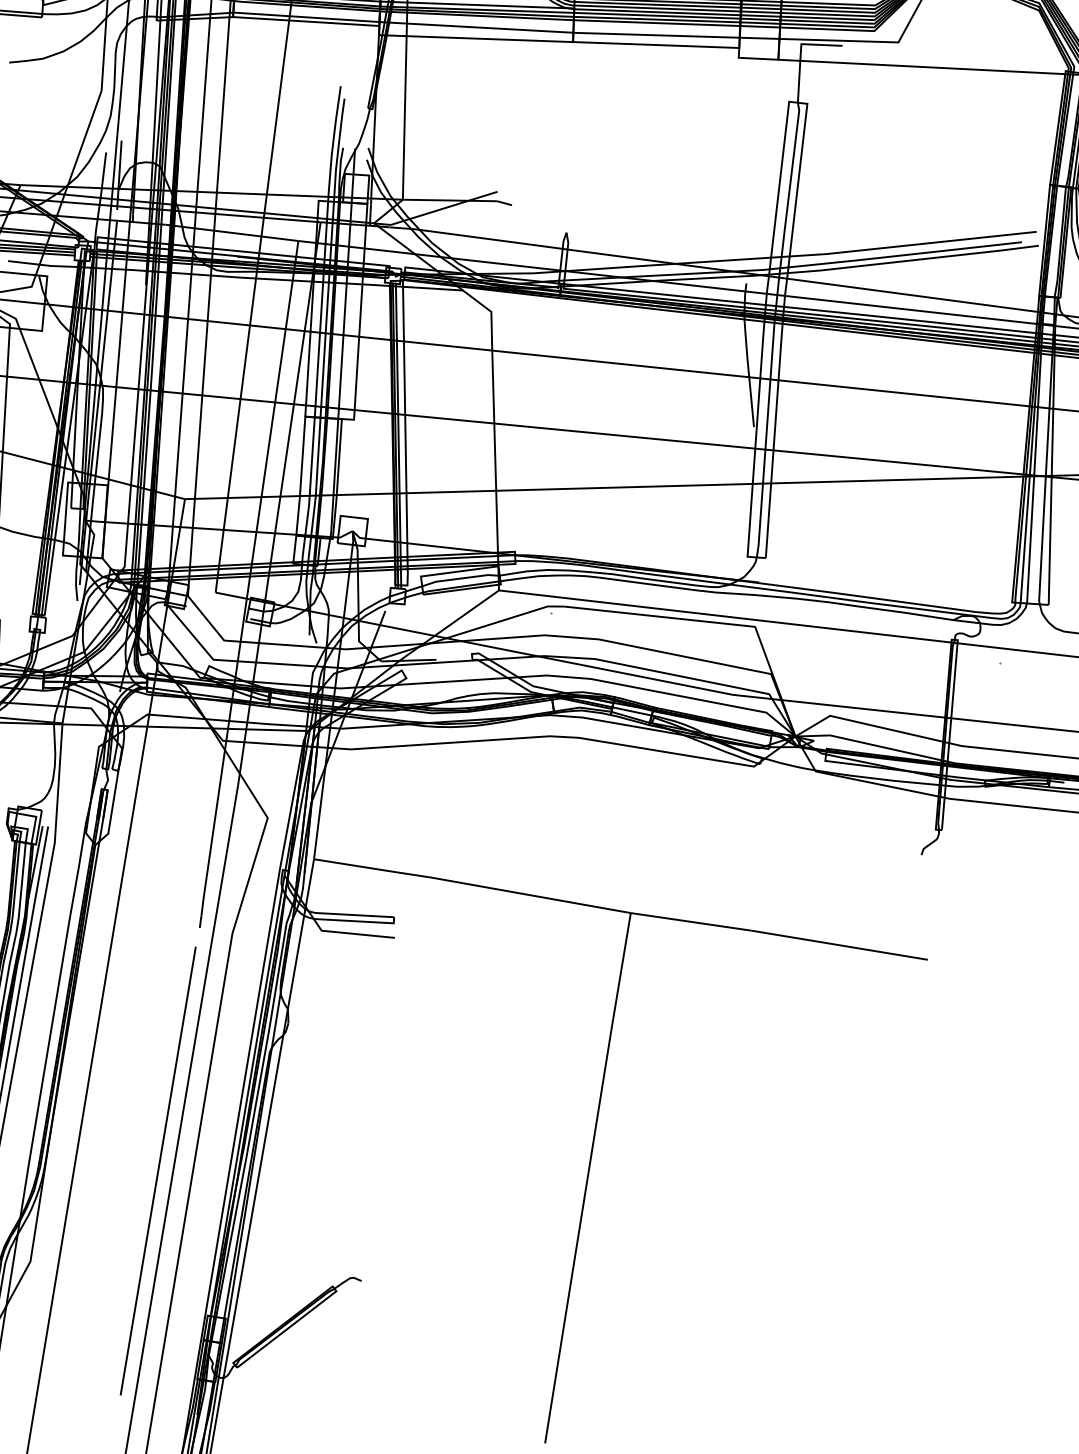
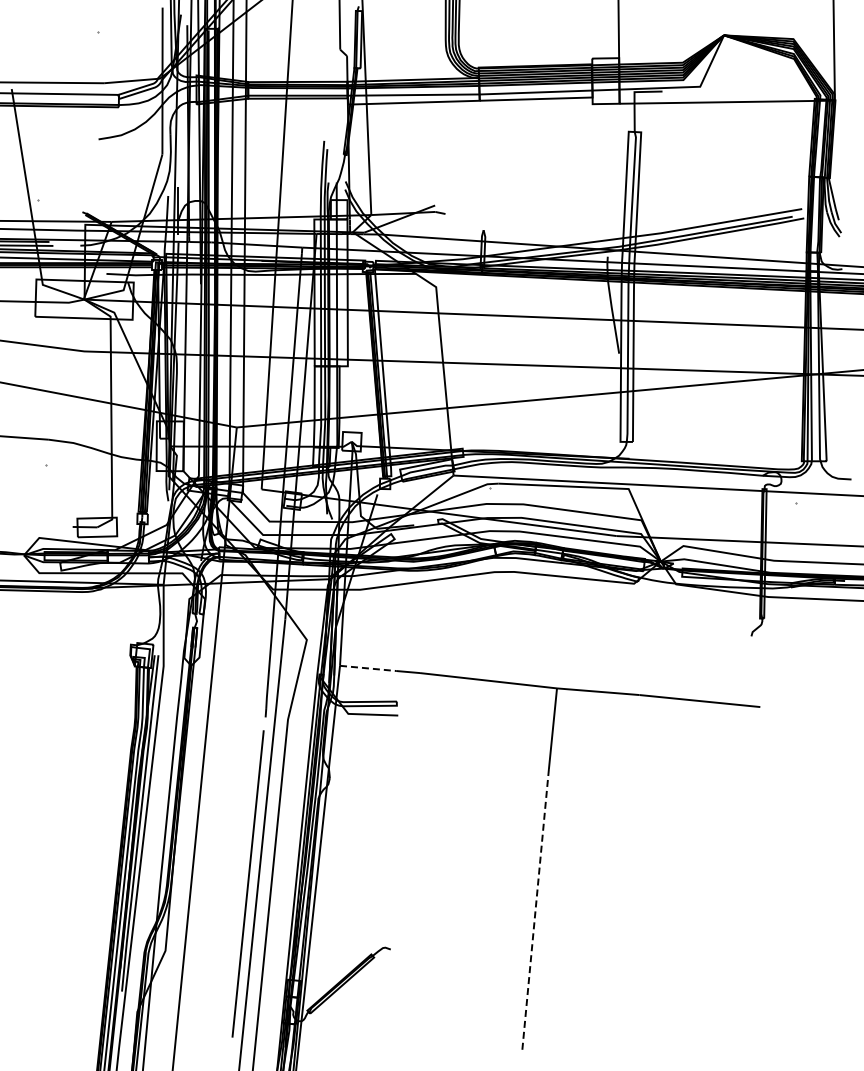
line: (355, 865) -> (368, 668), solid -> dashed
line: (578, 1237) -> (535, 910), solid -> dashed

